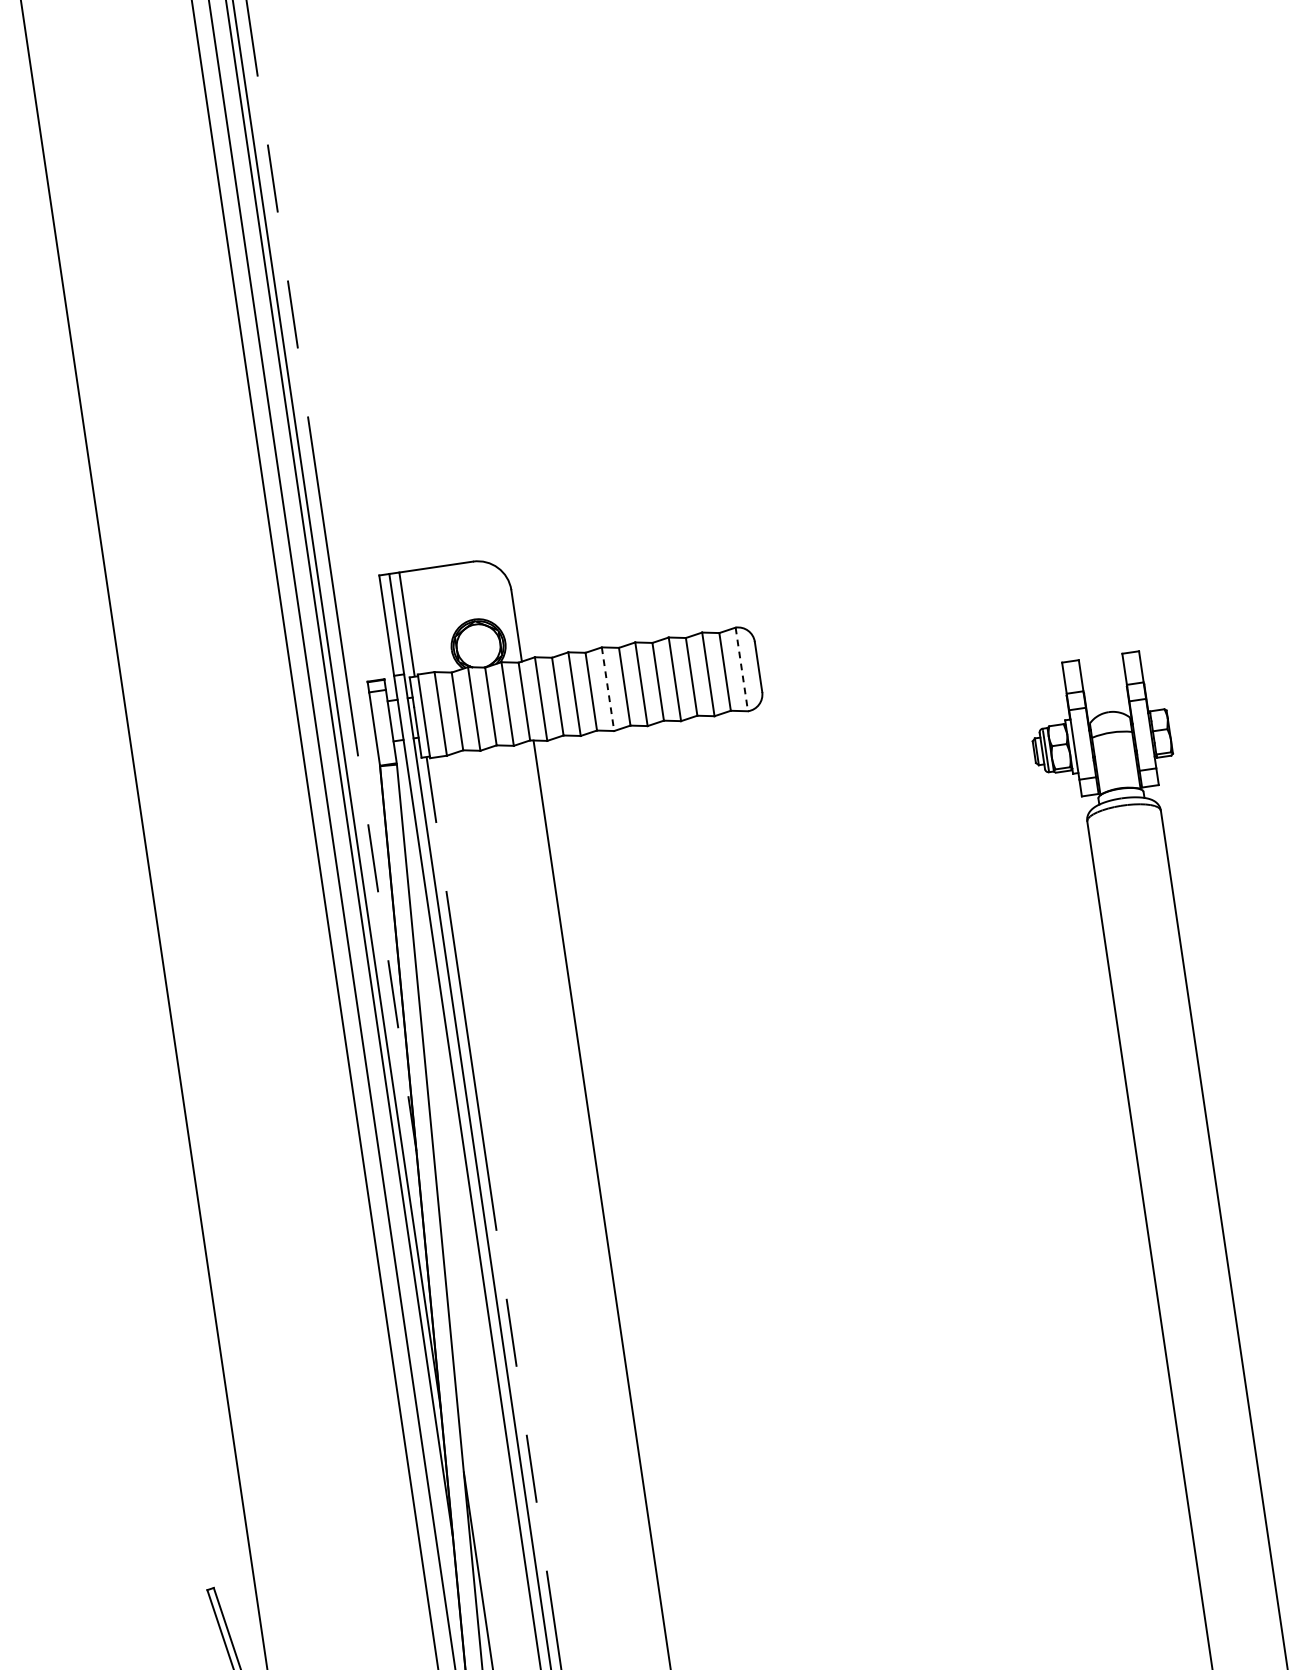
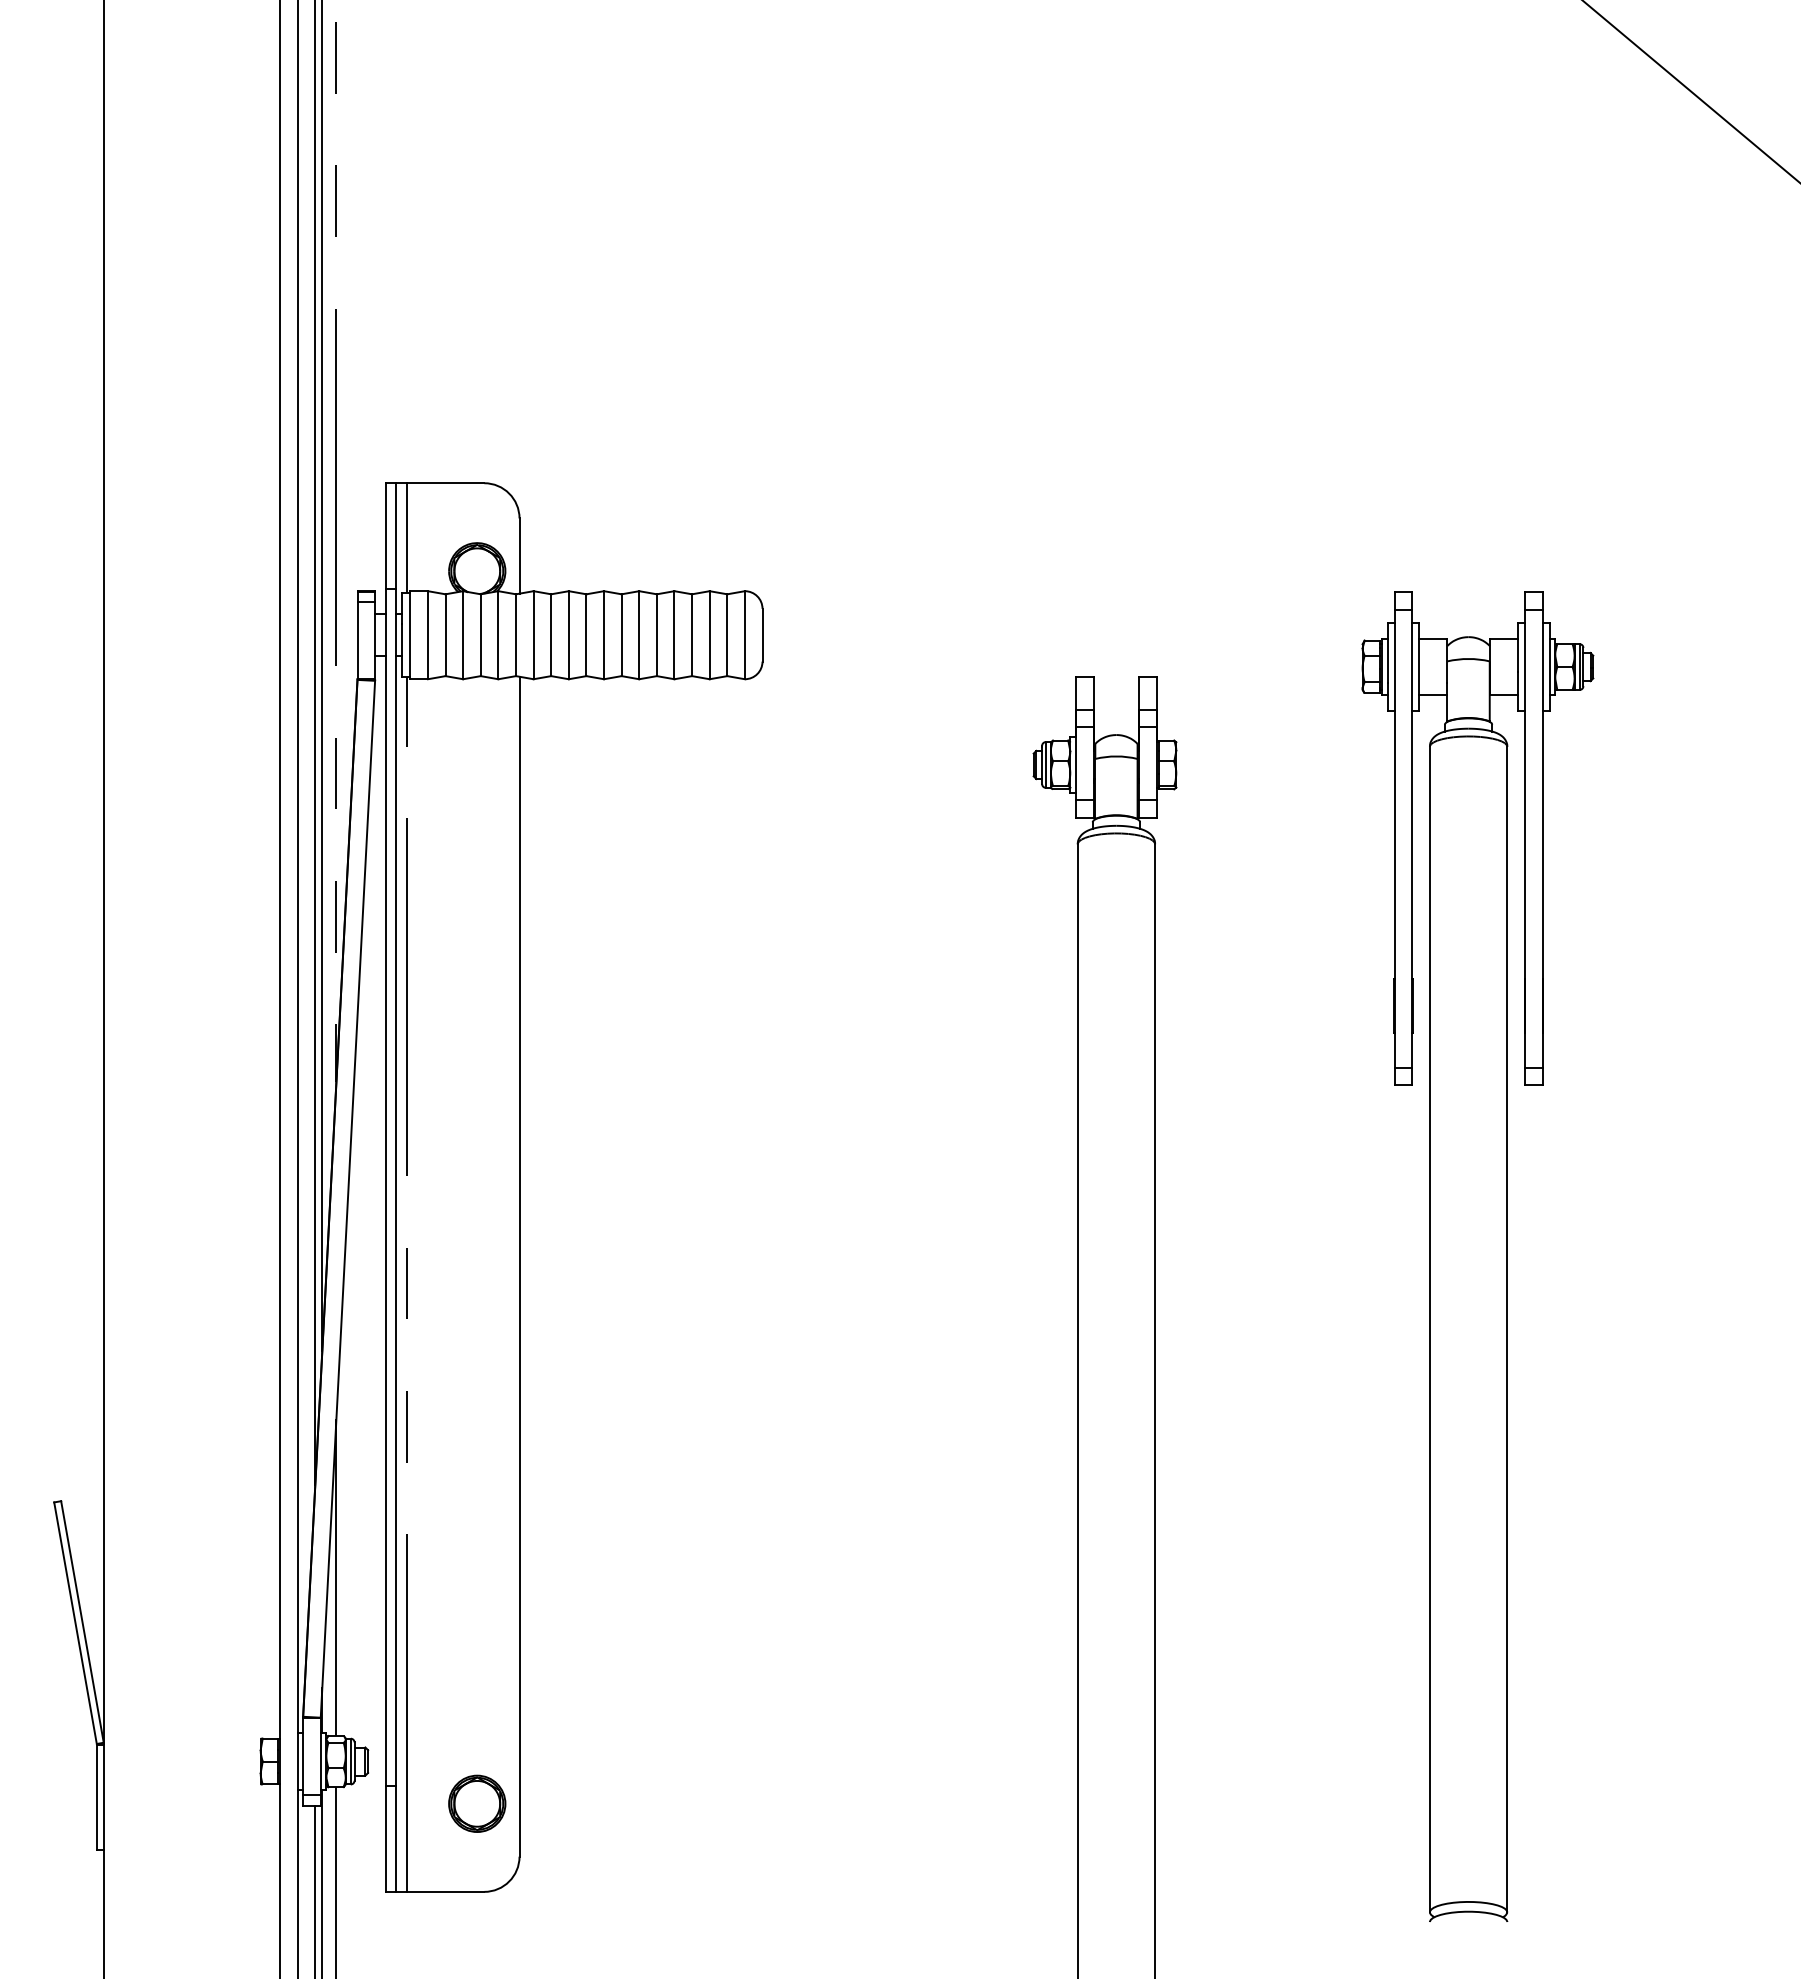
line: (741, 669) -> (744, 635), dashed -> solid
line: (608, 689) -> (604, 635), dashed -> solid

